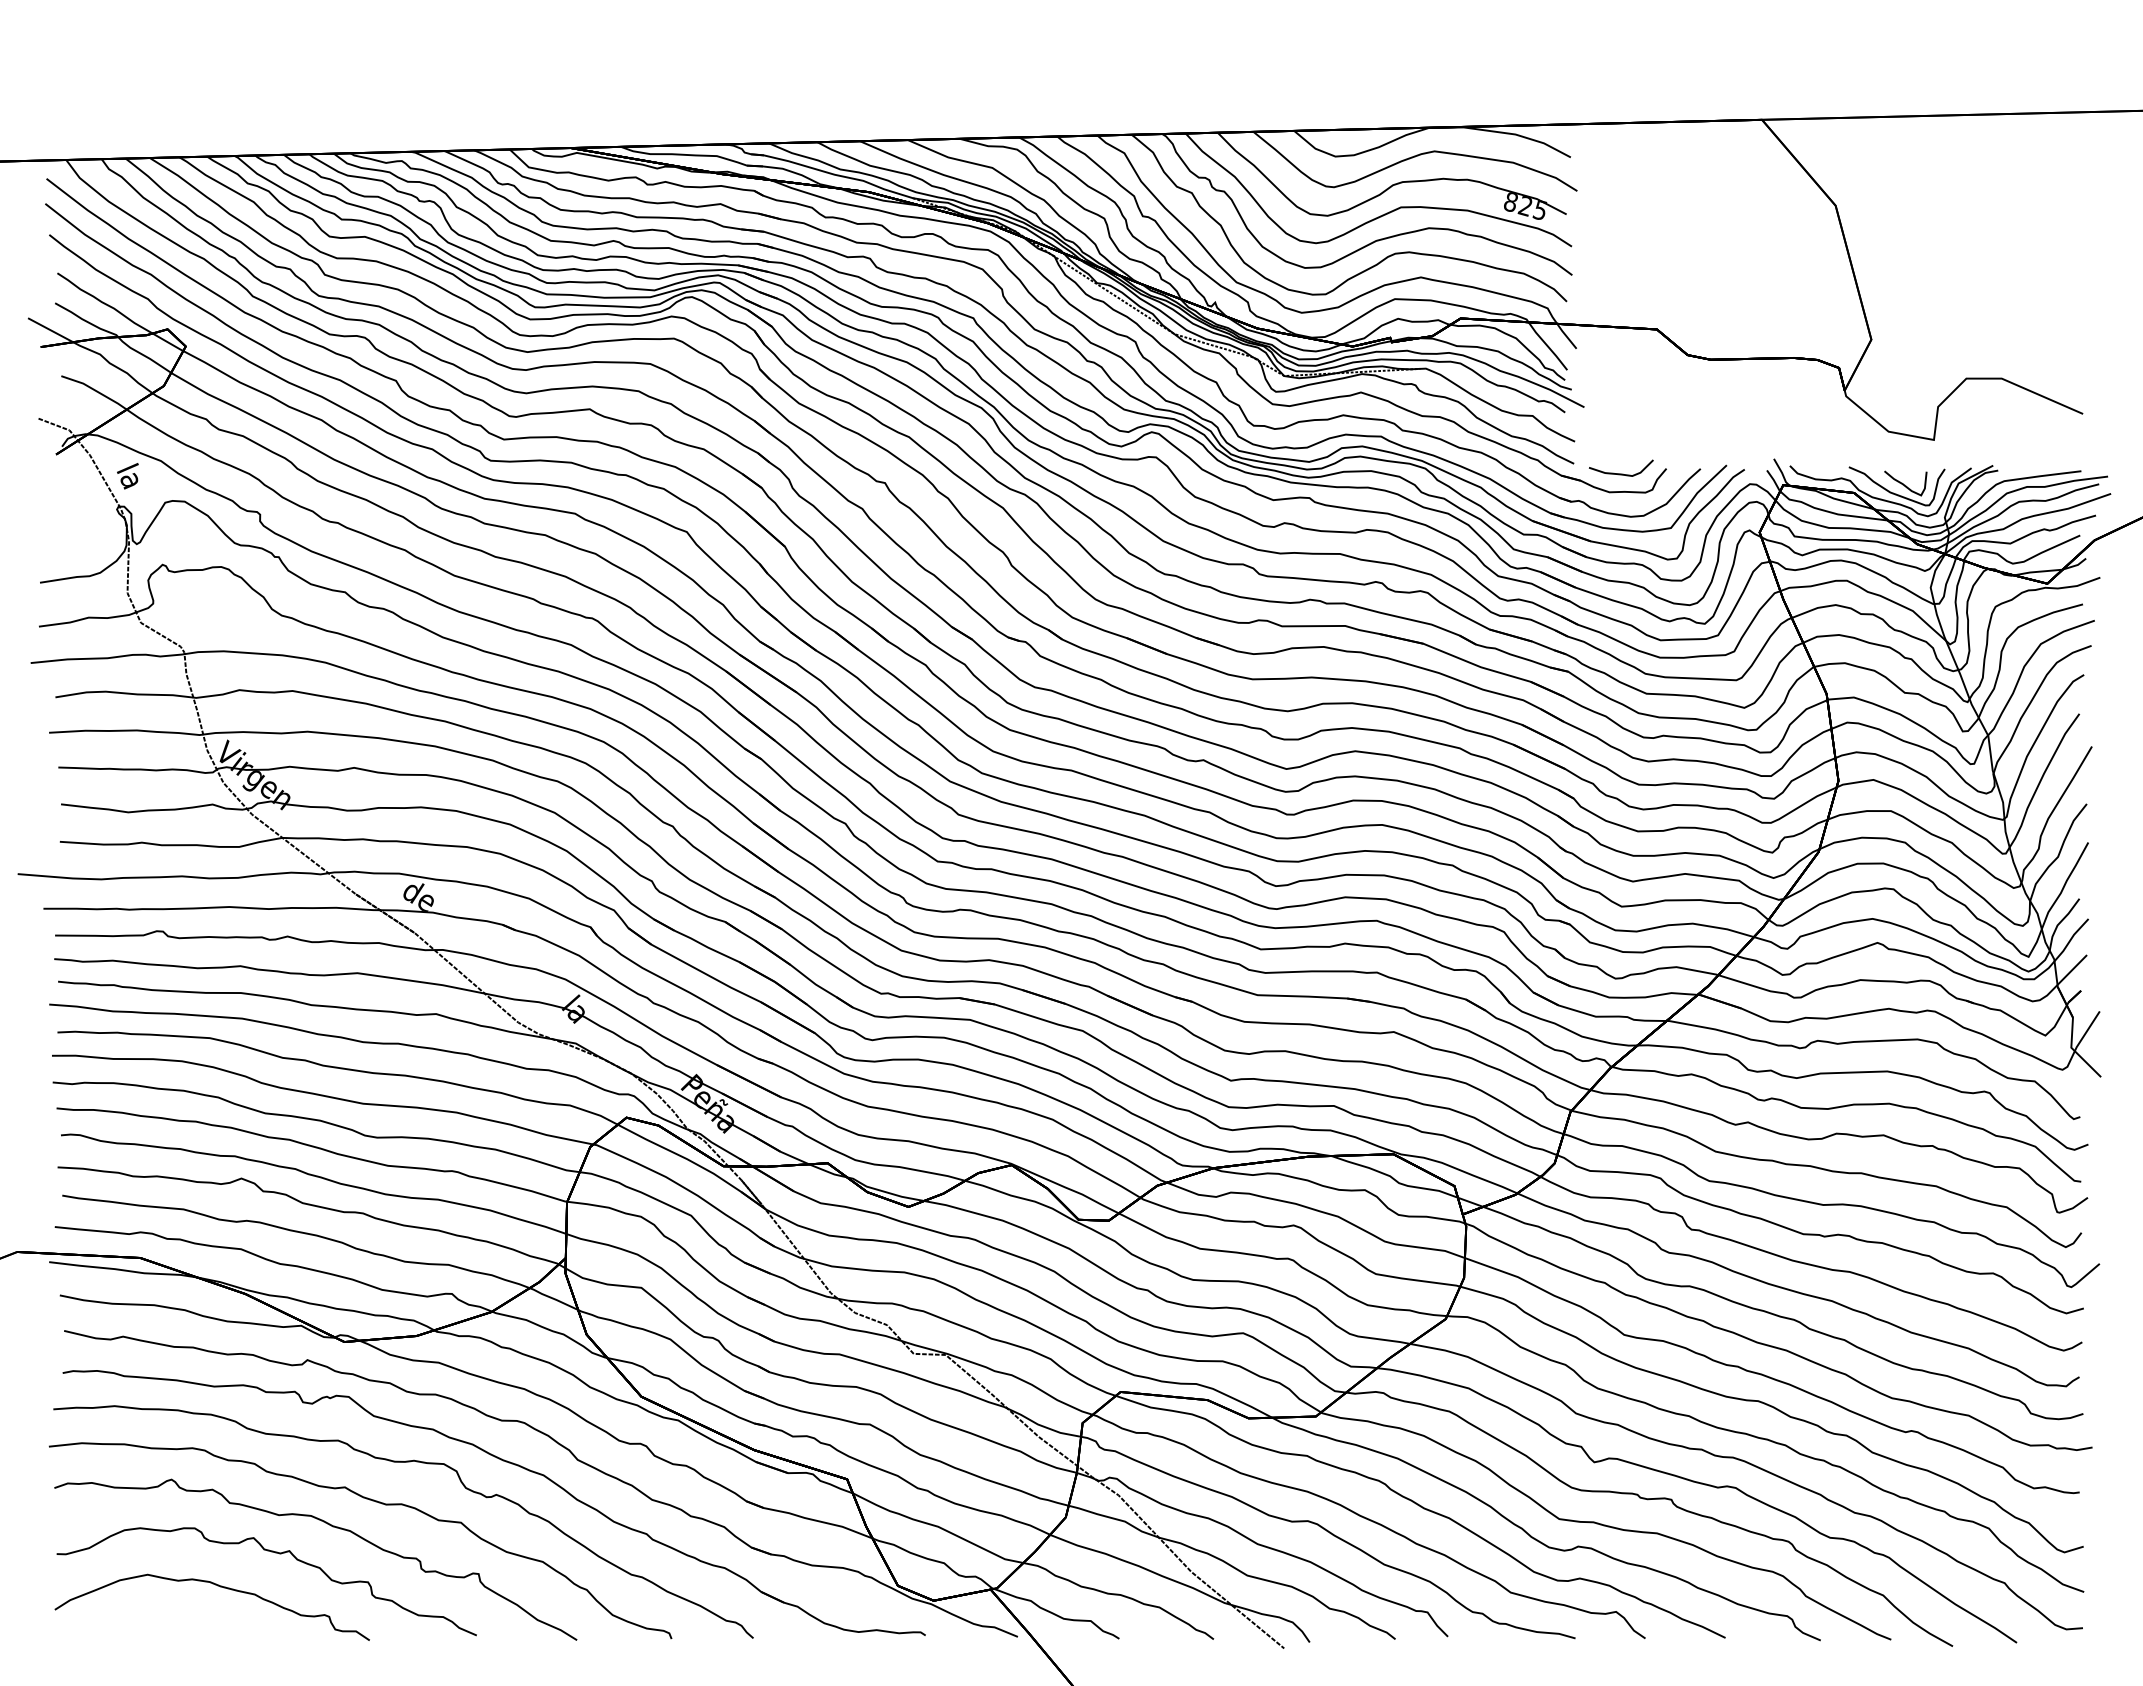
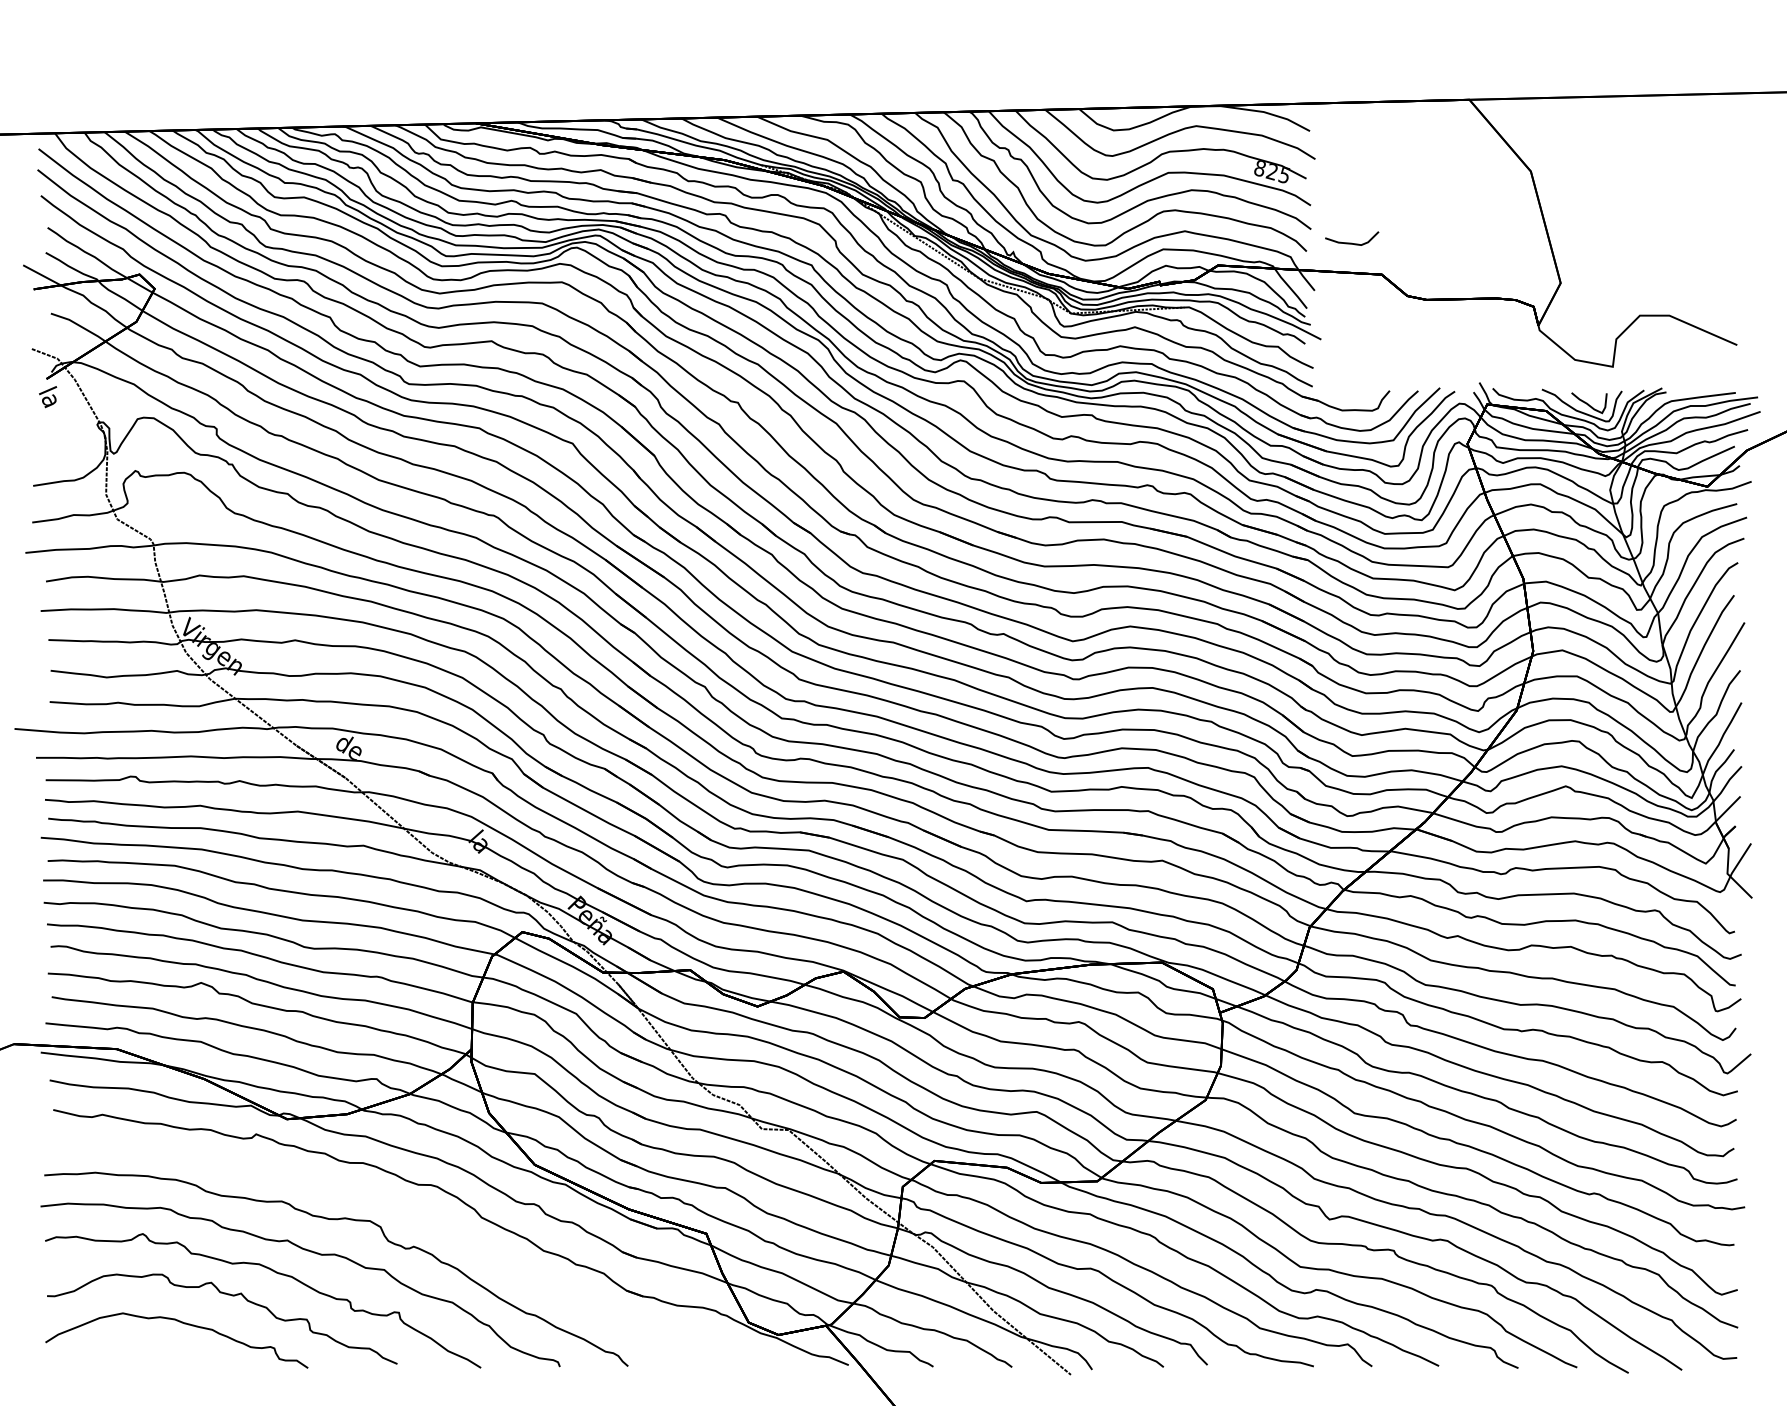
curve: (1621, 473) -> (1352, 242), moved
text: (127, 476) -> (47, 397), moved
part: (508, 1463) -> (423, 1220), removed

